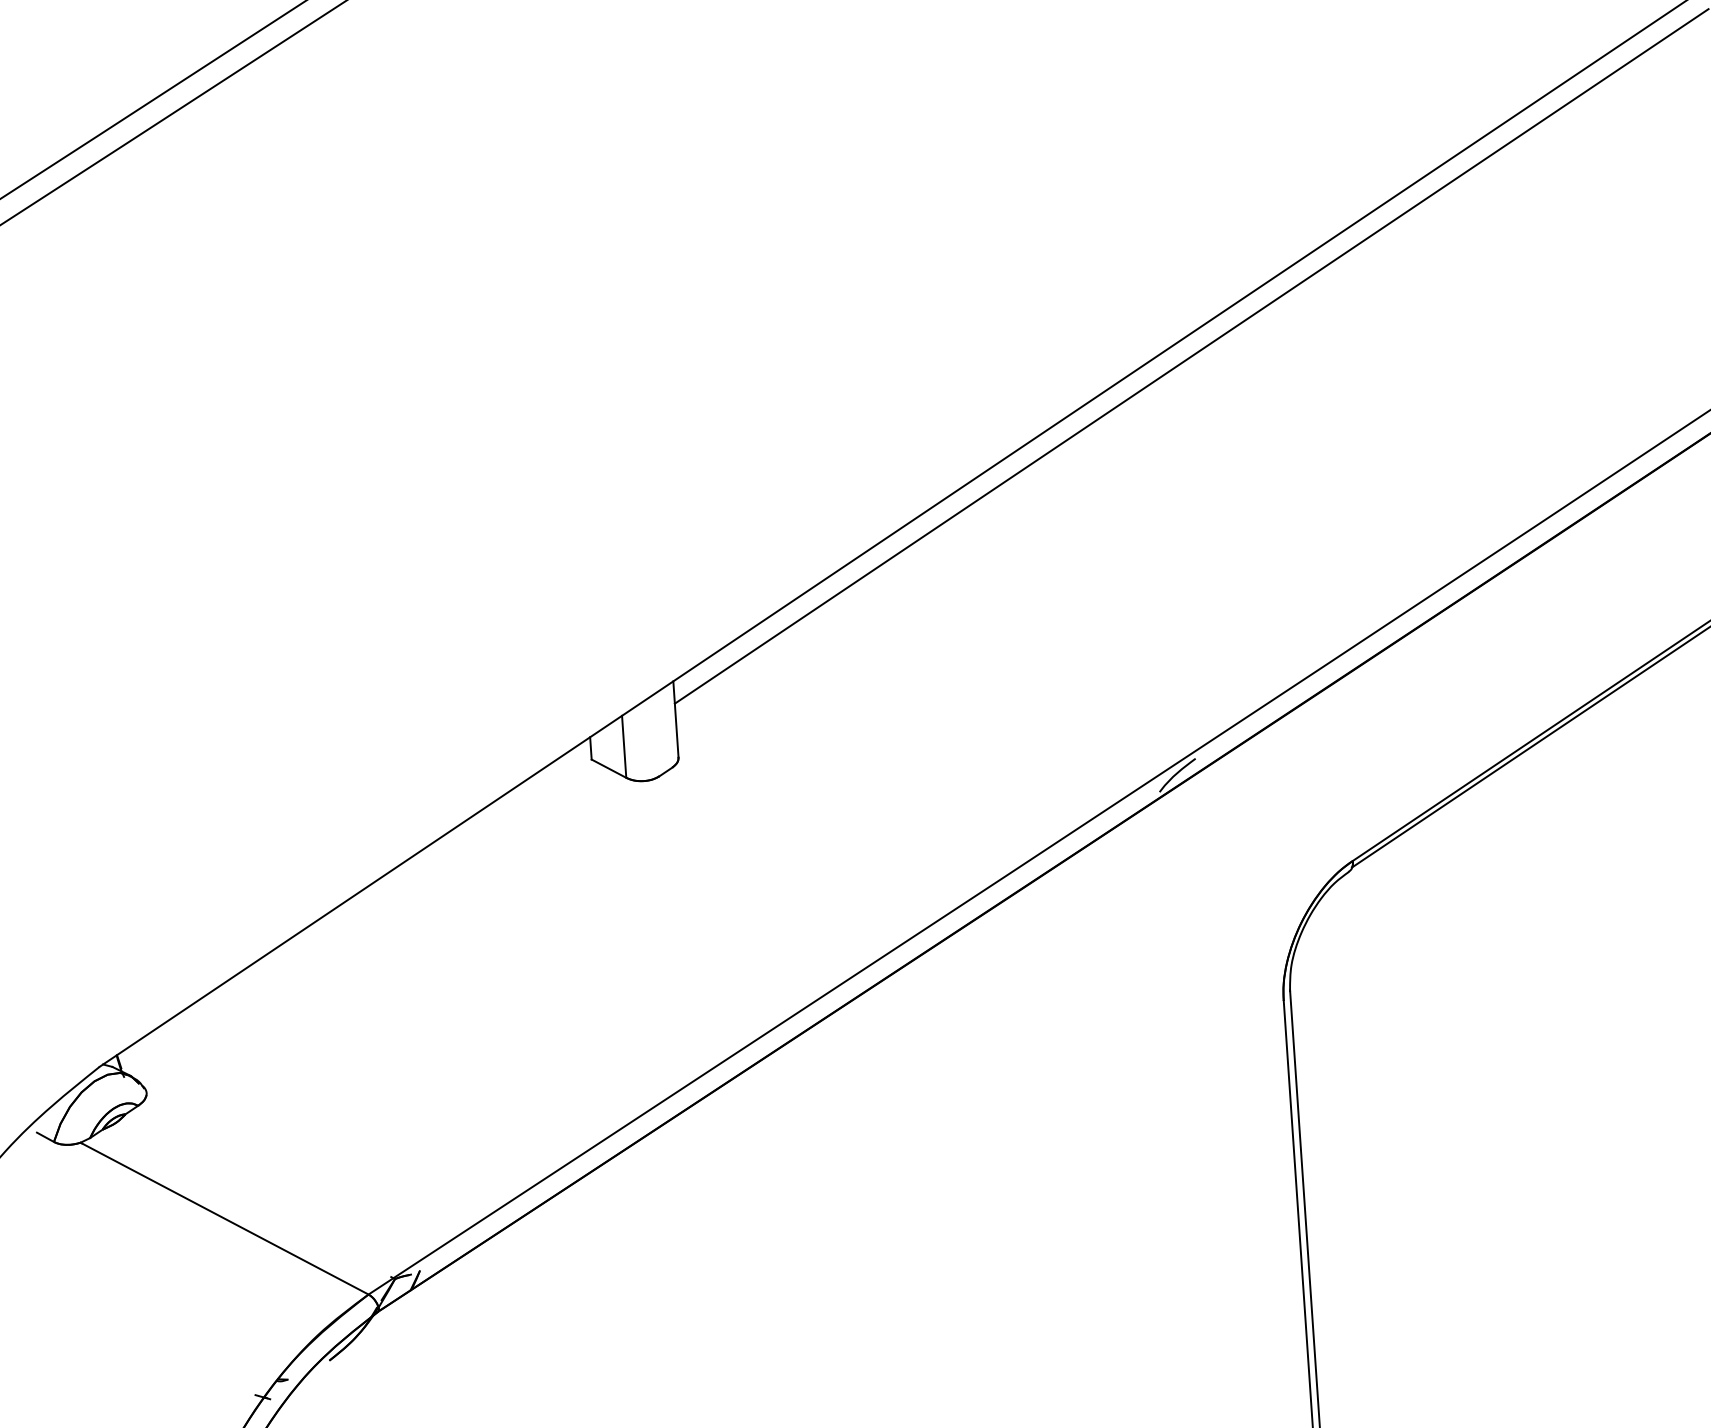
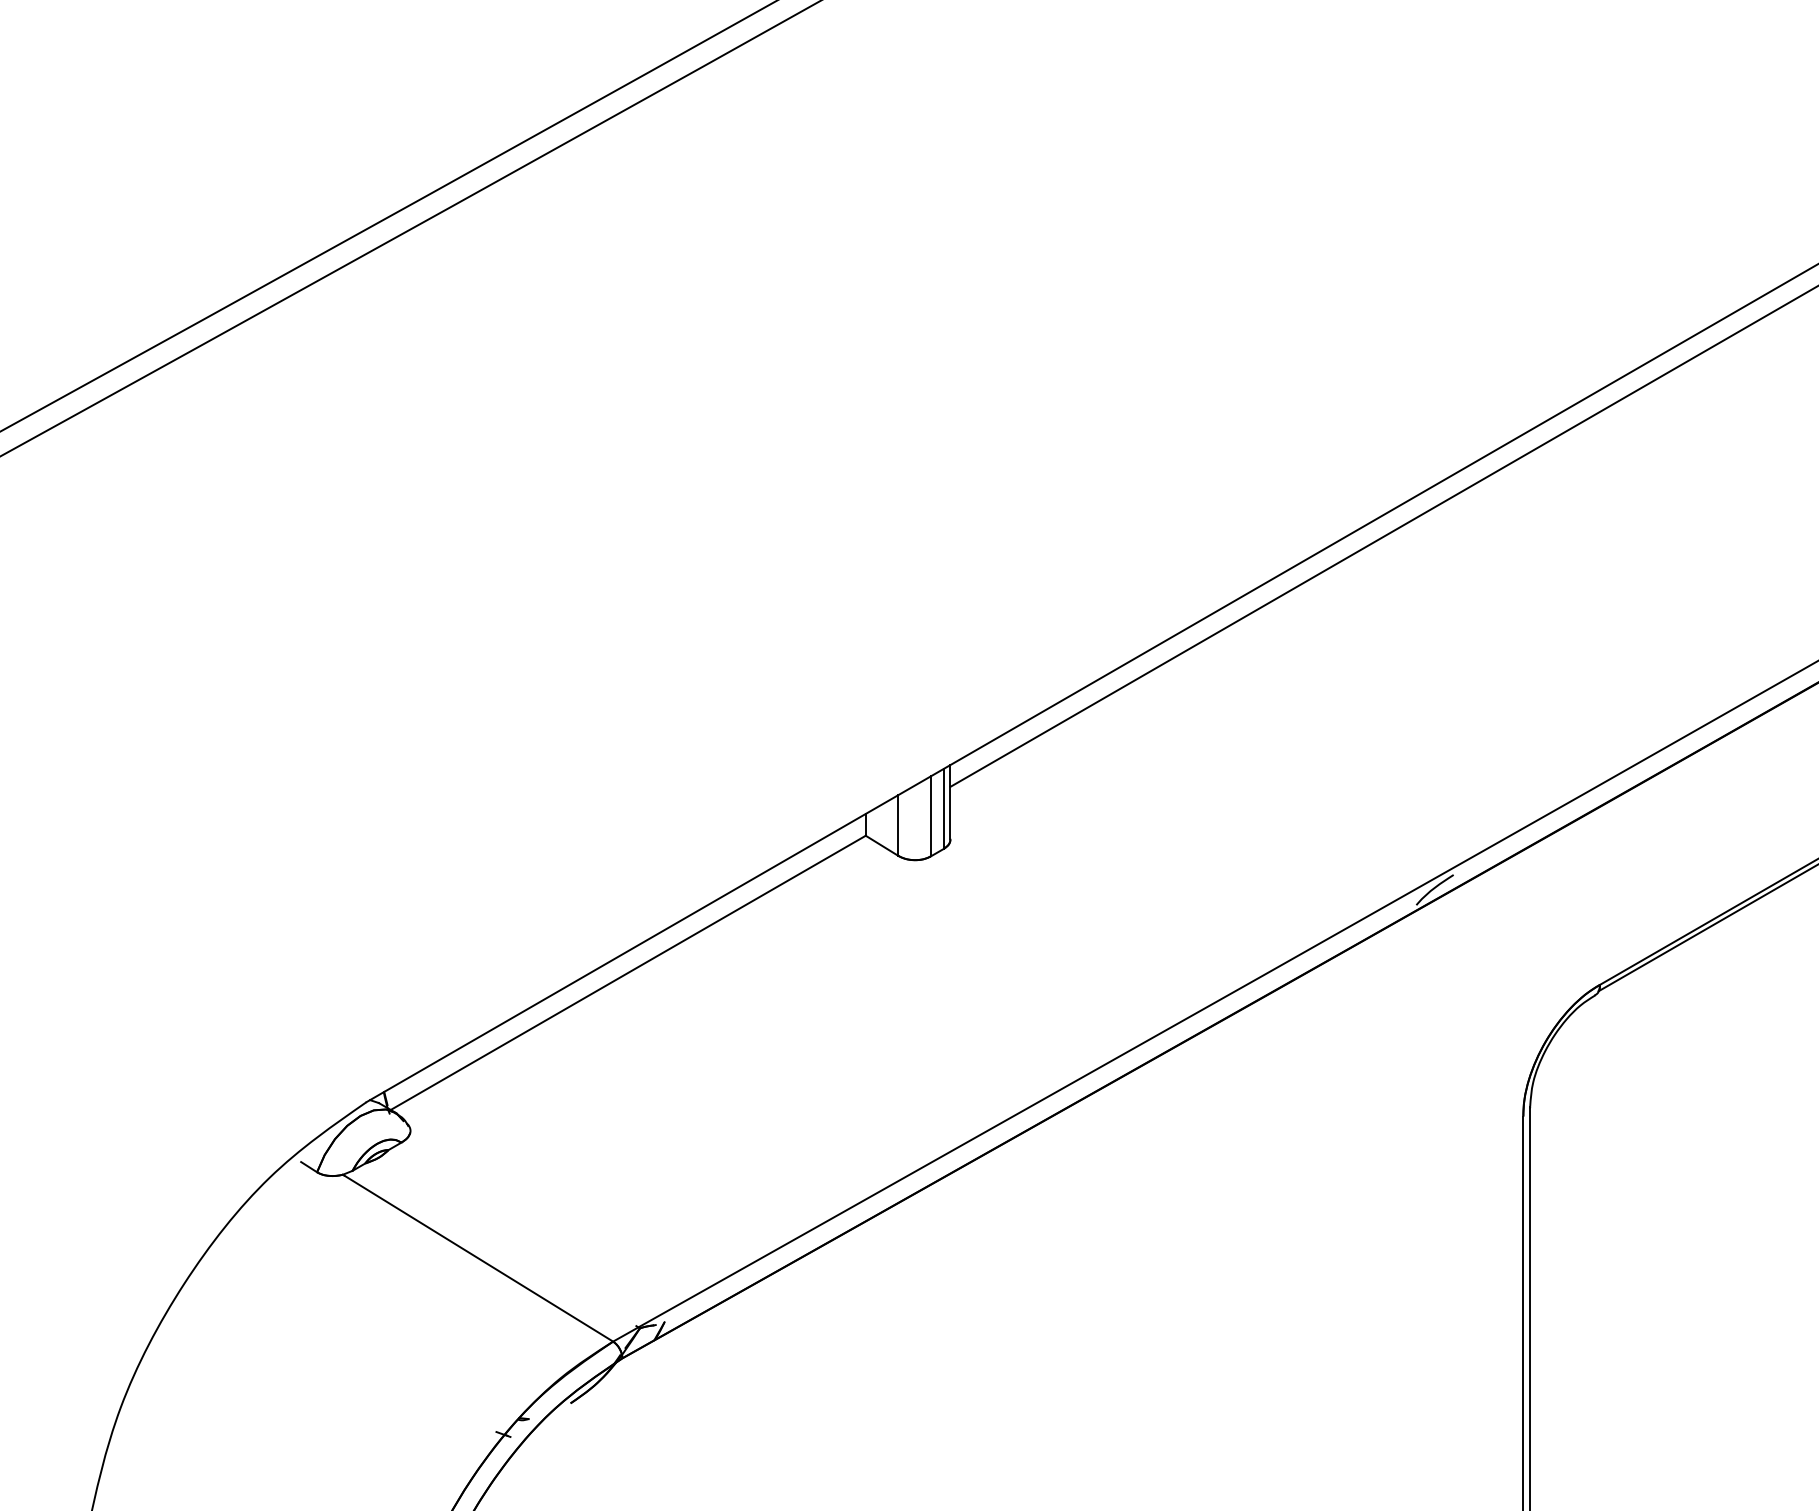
line: (669, 726) -> (943, 808), added
line: (656, 735) -> (930, 816), added
line: (357, 916) -> (627, 972), added

